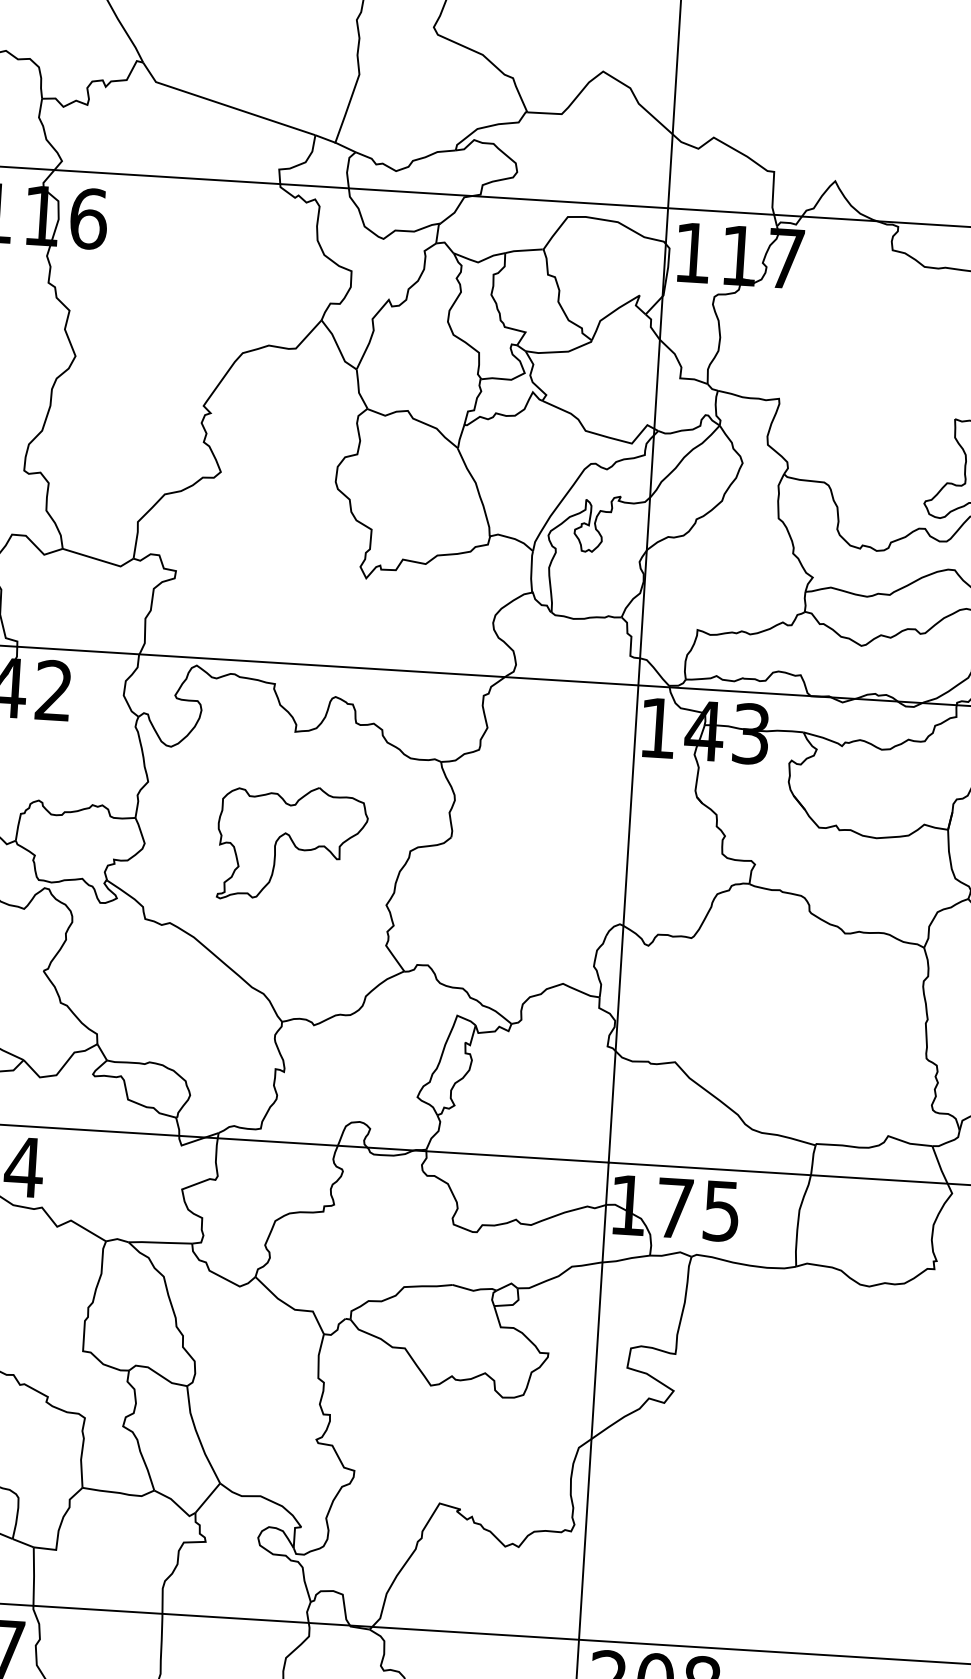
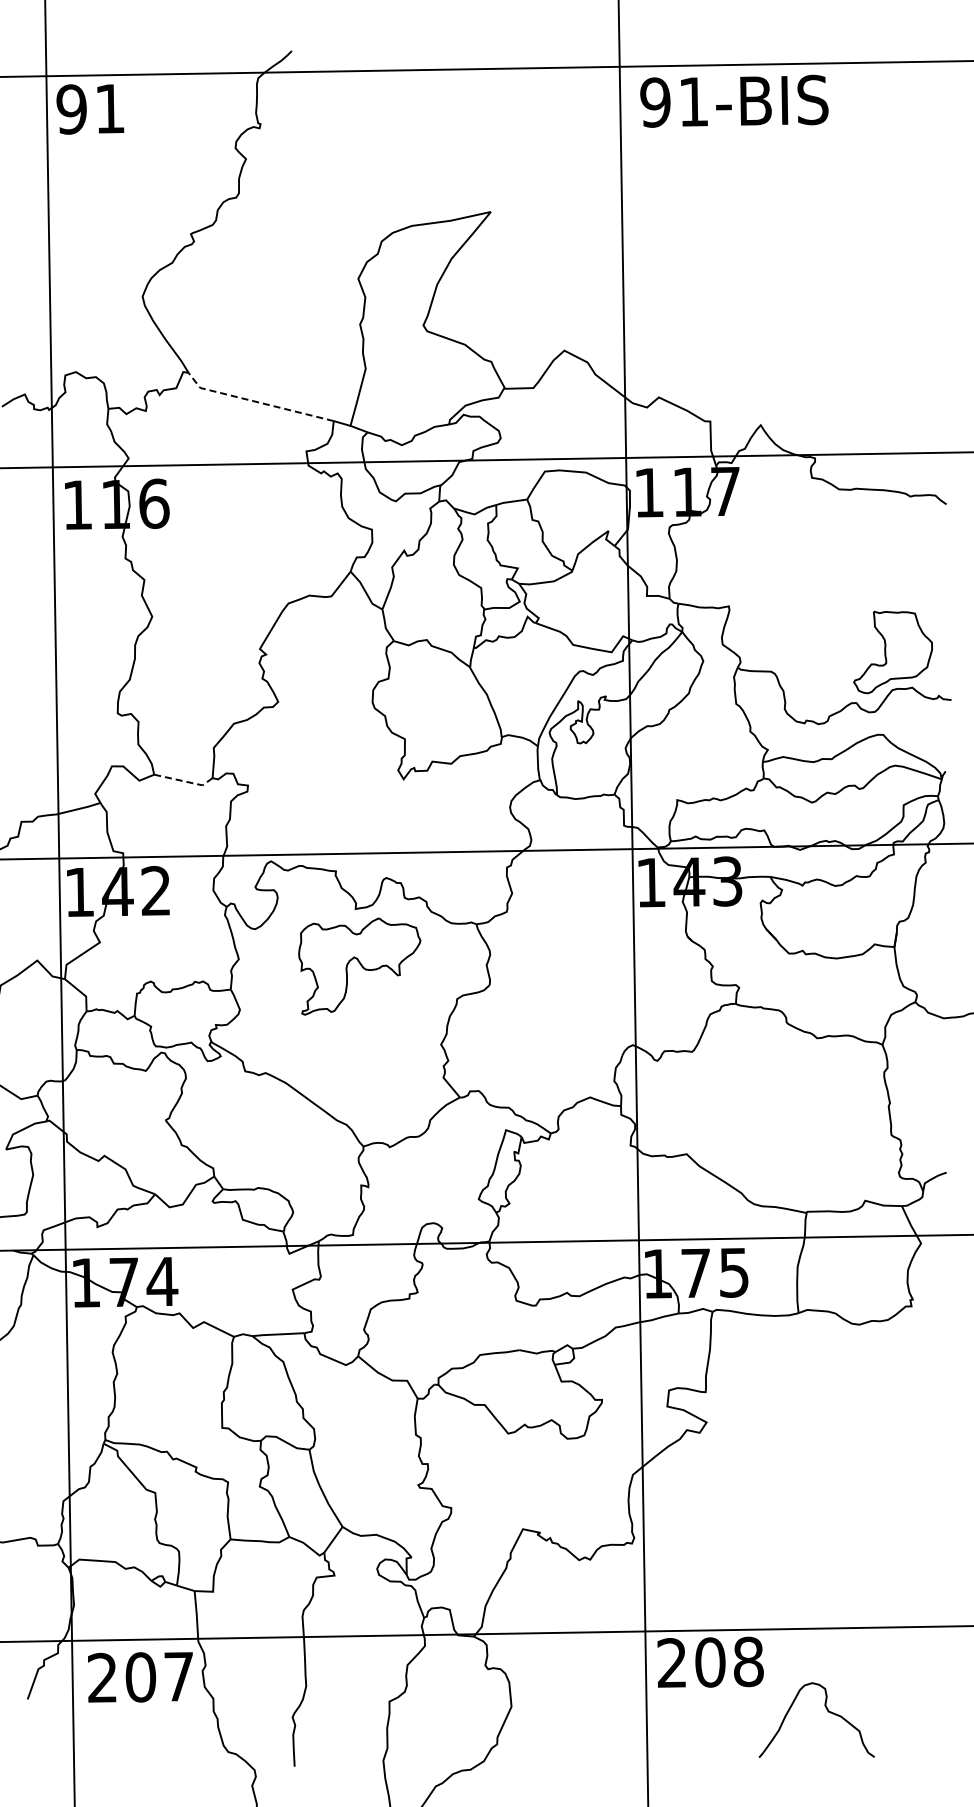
line: (223, 103) -> (256, 401), solid -> dashed
line: (100, 560) -> (185, 781), solid -> dashed
part: (291, 844) -> (359, 966), moved

